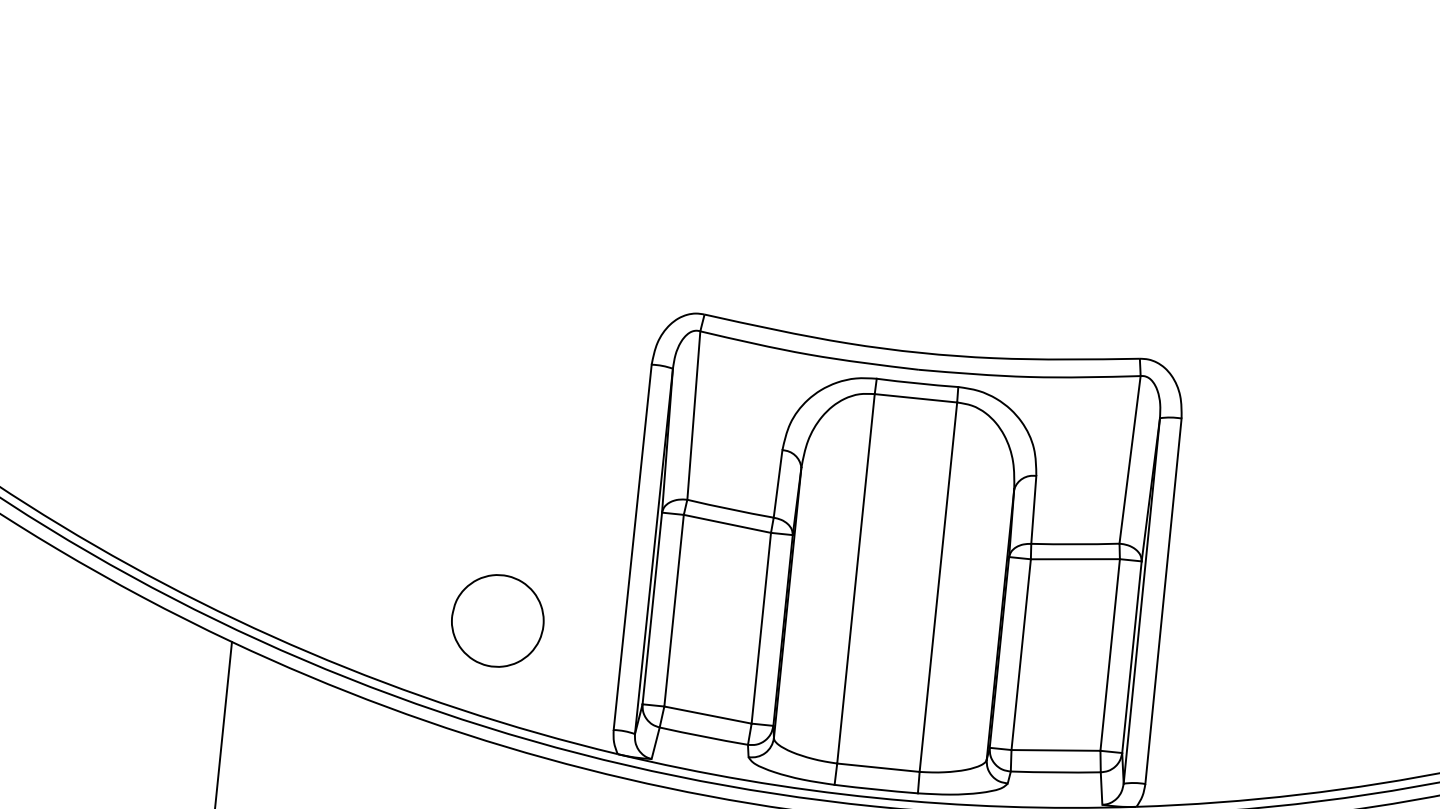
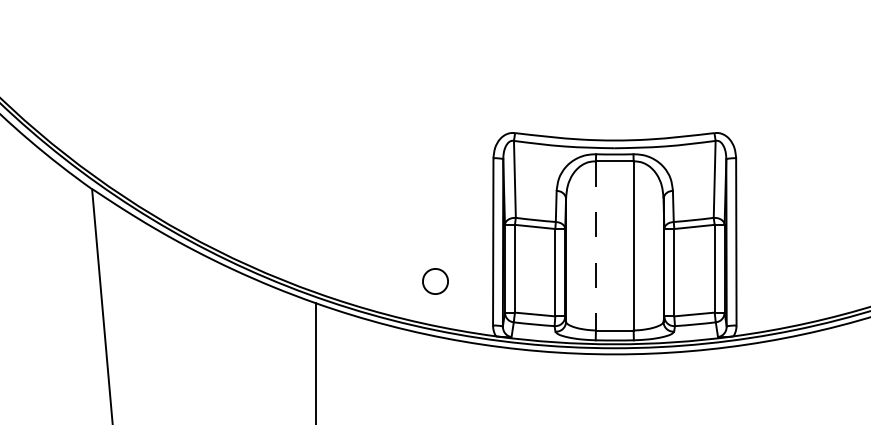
line: (855, 577) -> (595, 245), solid -> dashed
part: (497, 620) -> (435, 281), size x0.6

